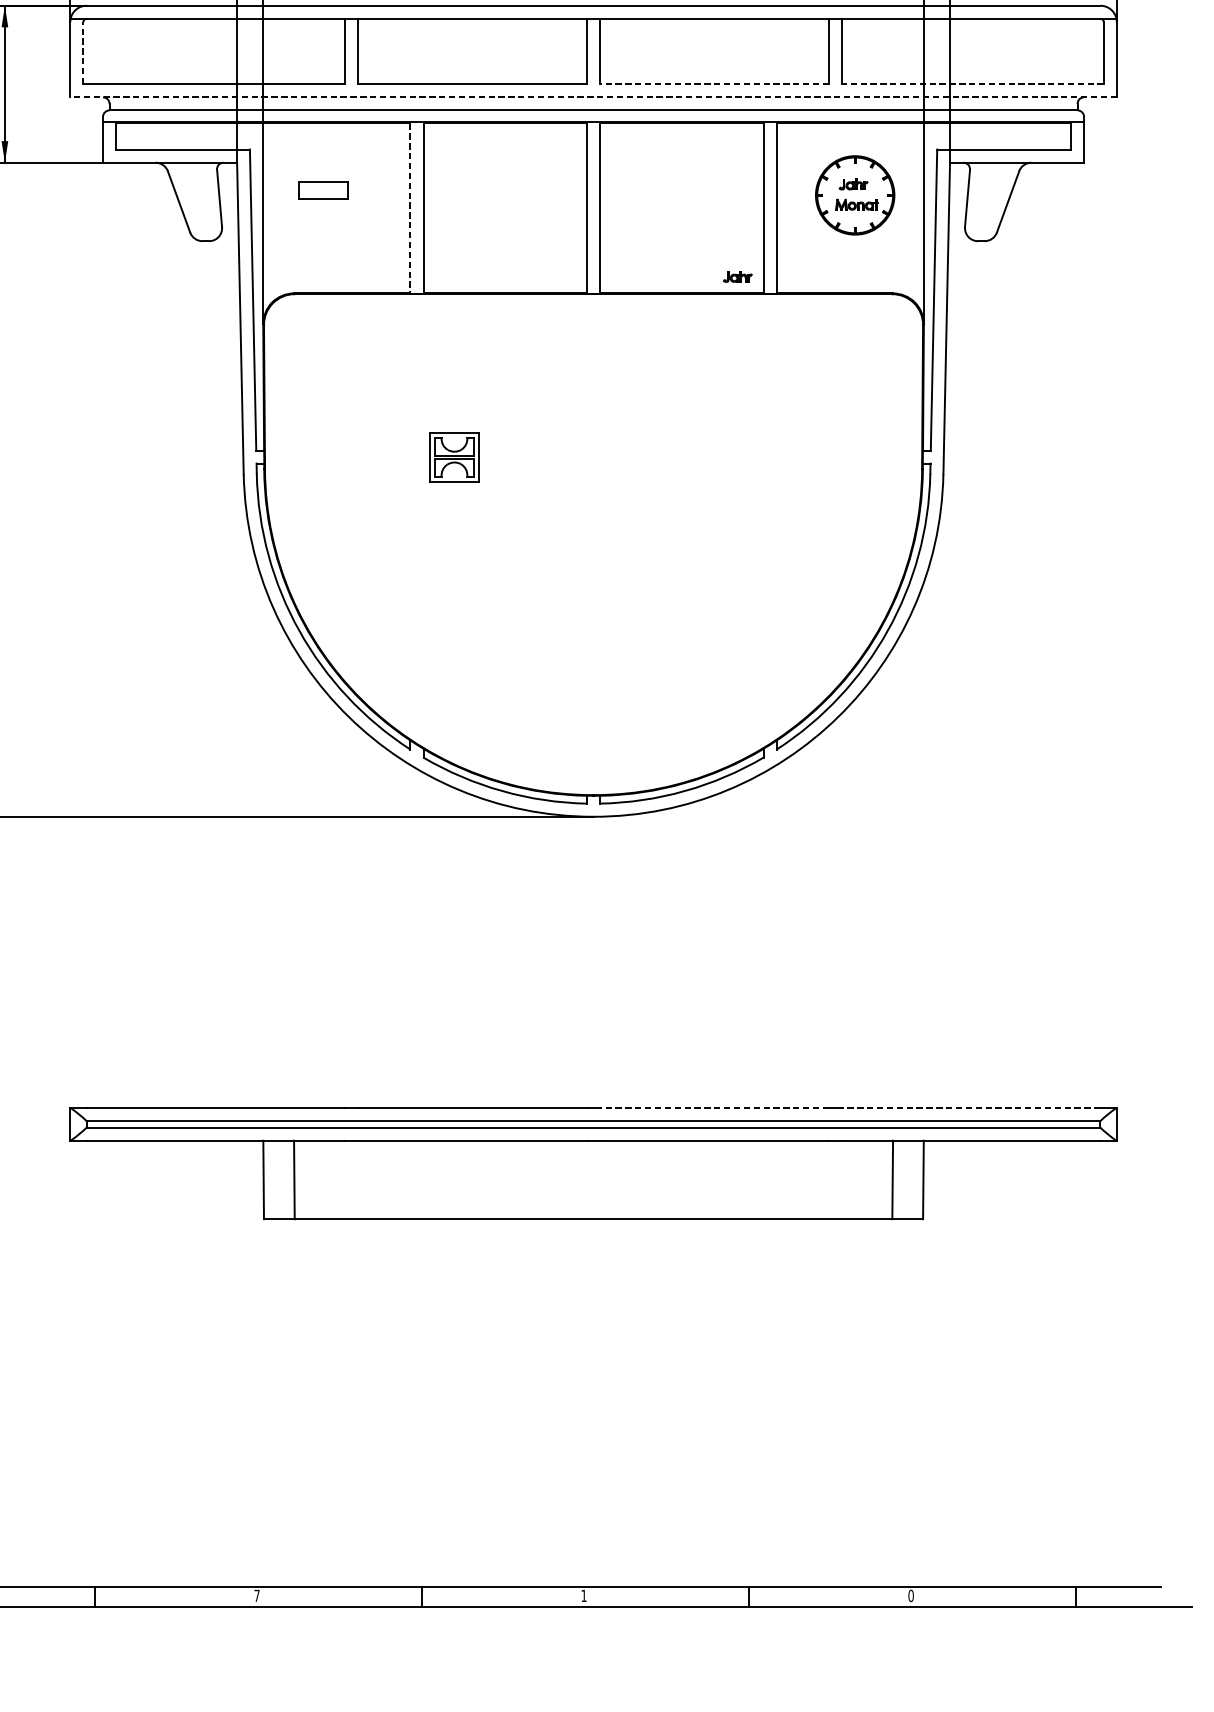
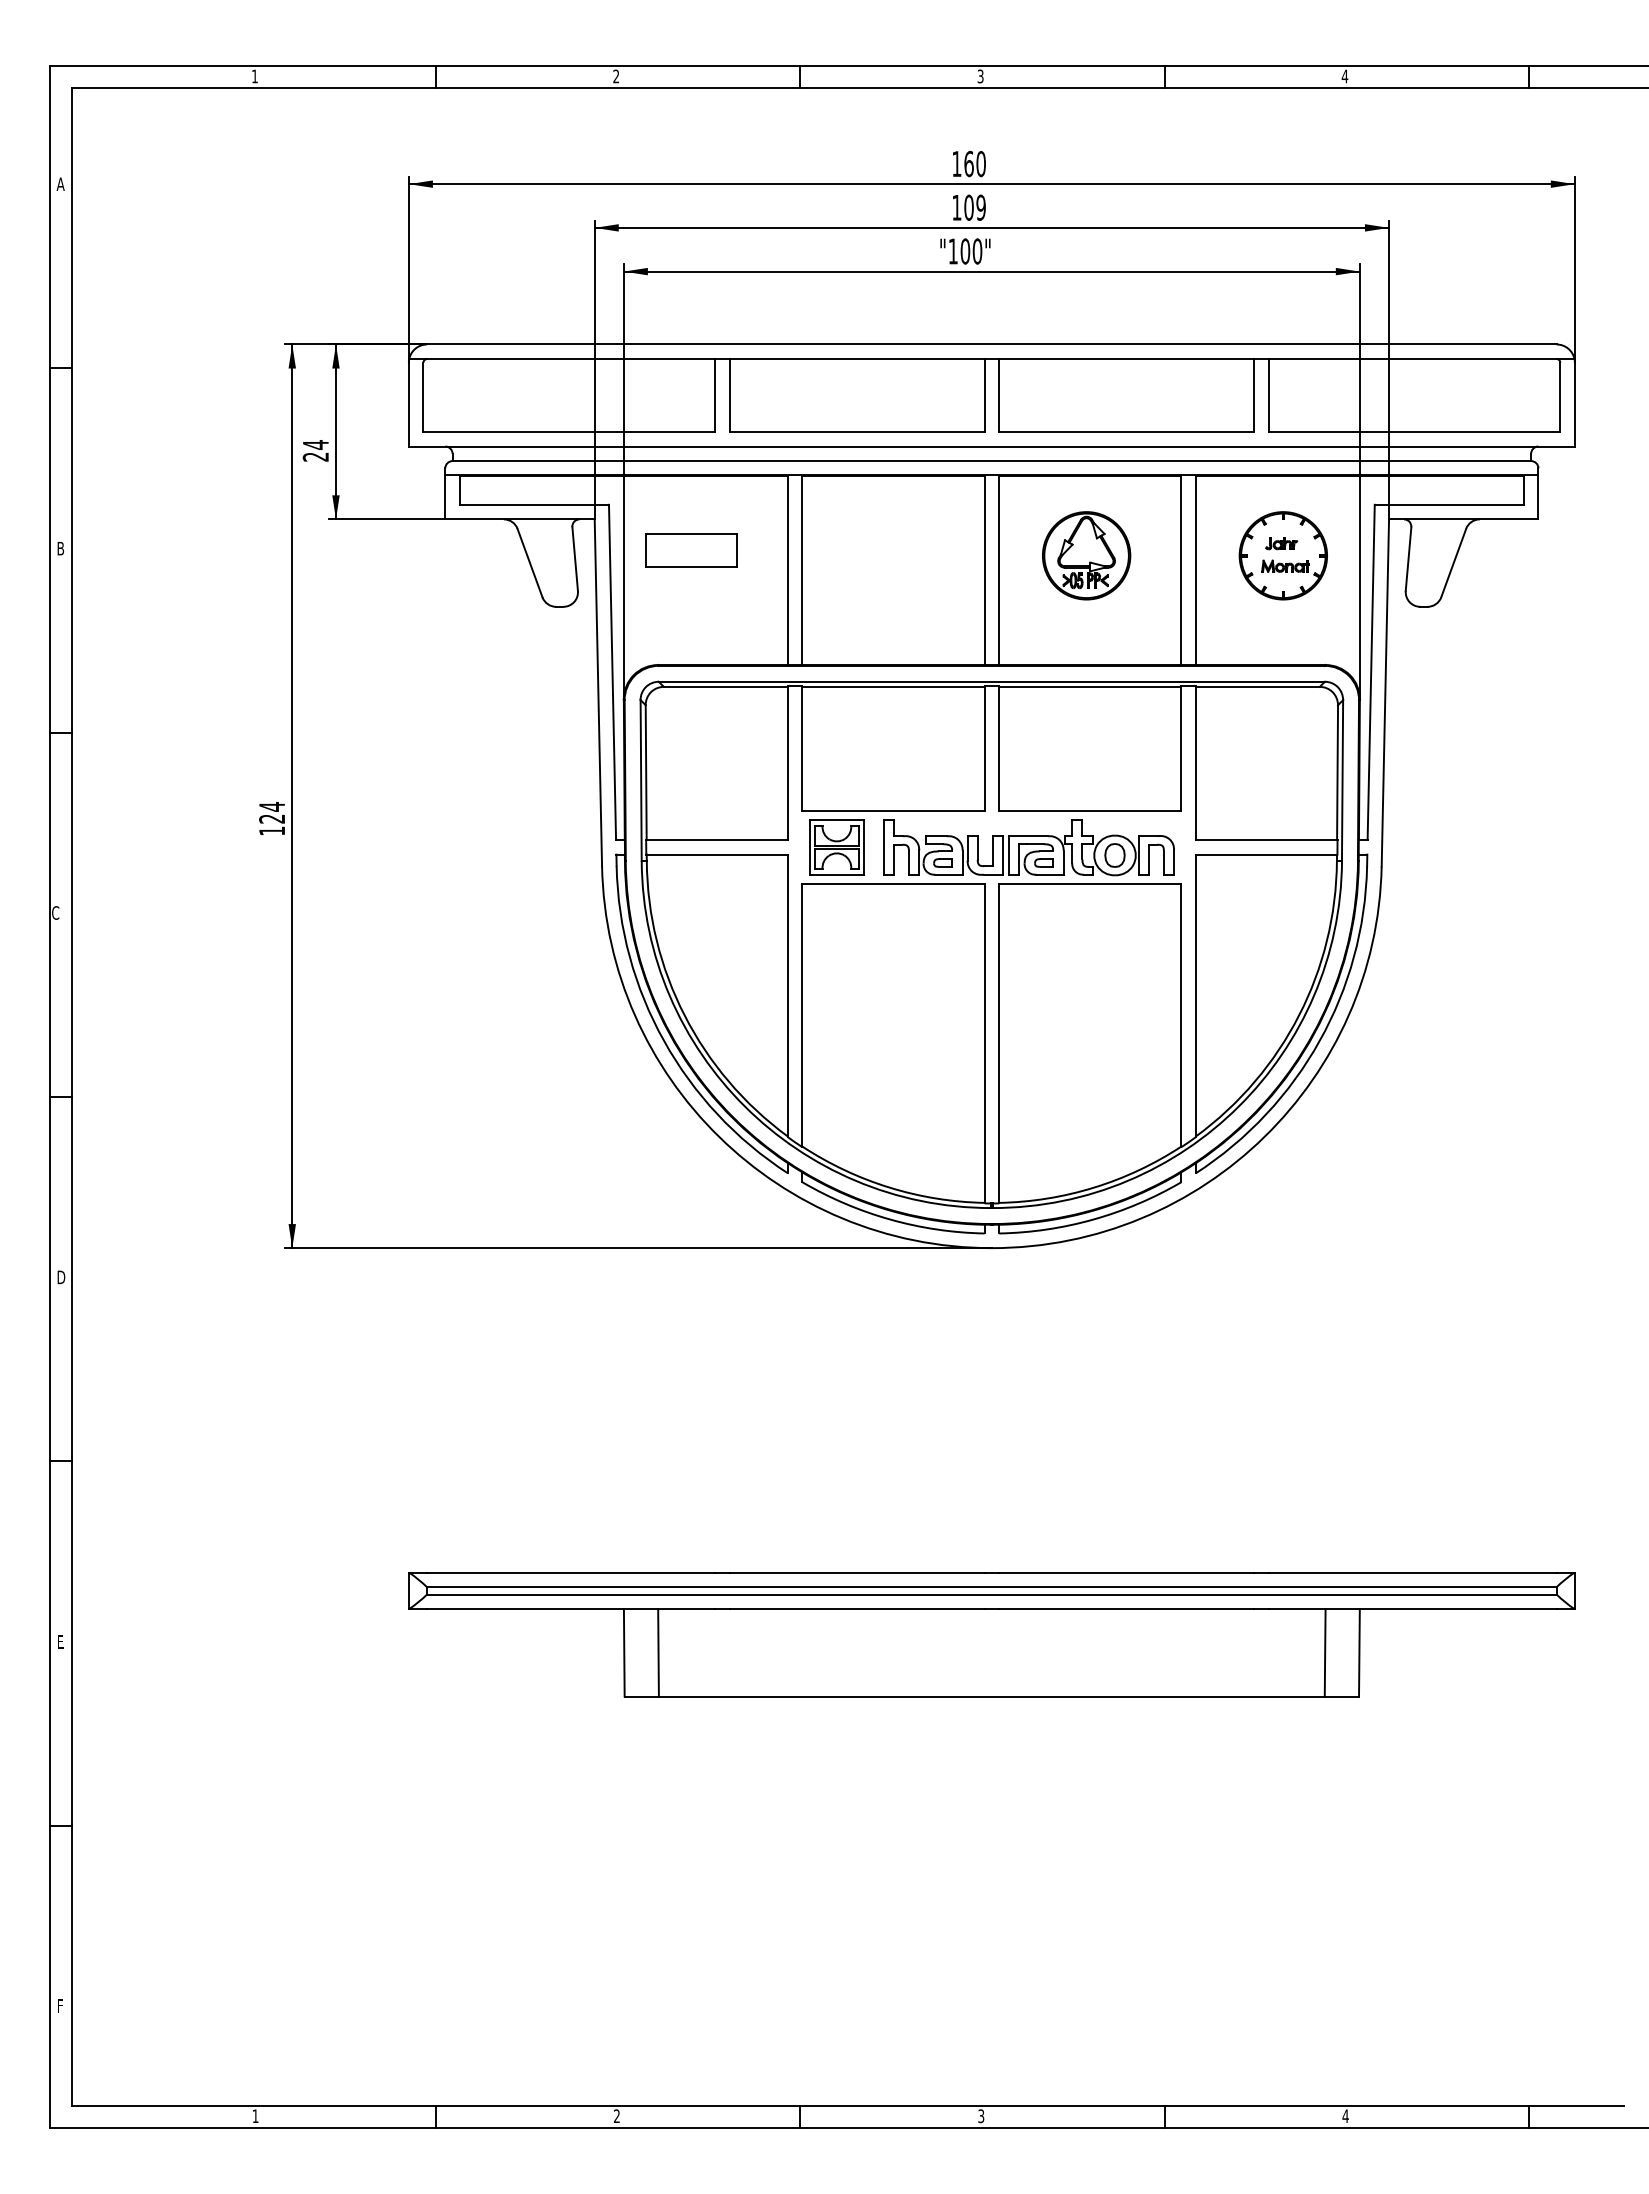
line: (83, 53) -> (423, 397), dashed -> solid
line: (714, 83) -> (1126, 431), dashed -> solid
line: (972, 83) -> (1414, 431), dashed -> solid
line: (593, 97) -> (991, 446), dashed -> solid
part: (323, 190) -> (691, 550), size x1.67
part: (678, 195) -> (1086, 555), added
line: (410, 208) -> (787, 570), dashed -> solid
part: (737, 276) -> (1152, 646), removed
part: (593, 544) -> (991, 944), added
line: (714, 1107) -> (1126, 1572), dashed -> solid
line: (971, 1107) -> (1412, 1572), dashed -> solid
text: (256, 1595) -> (616, 2115), 7 -> 2
text: (584, 1596) -> (981, 2116), 1 -> 3
text: (910, 1596) -> (1345, 2116), 0 -> 4

